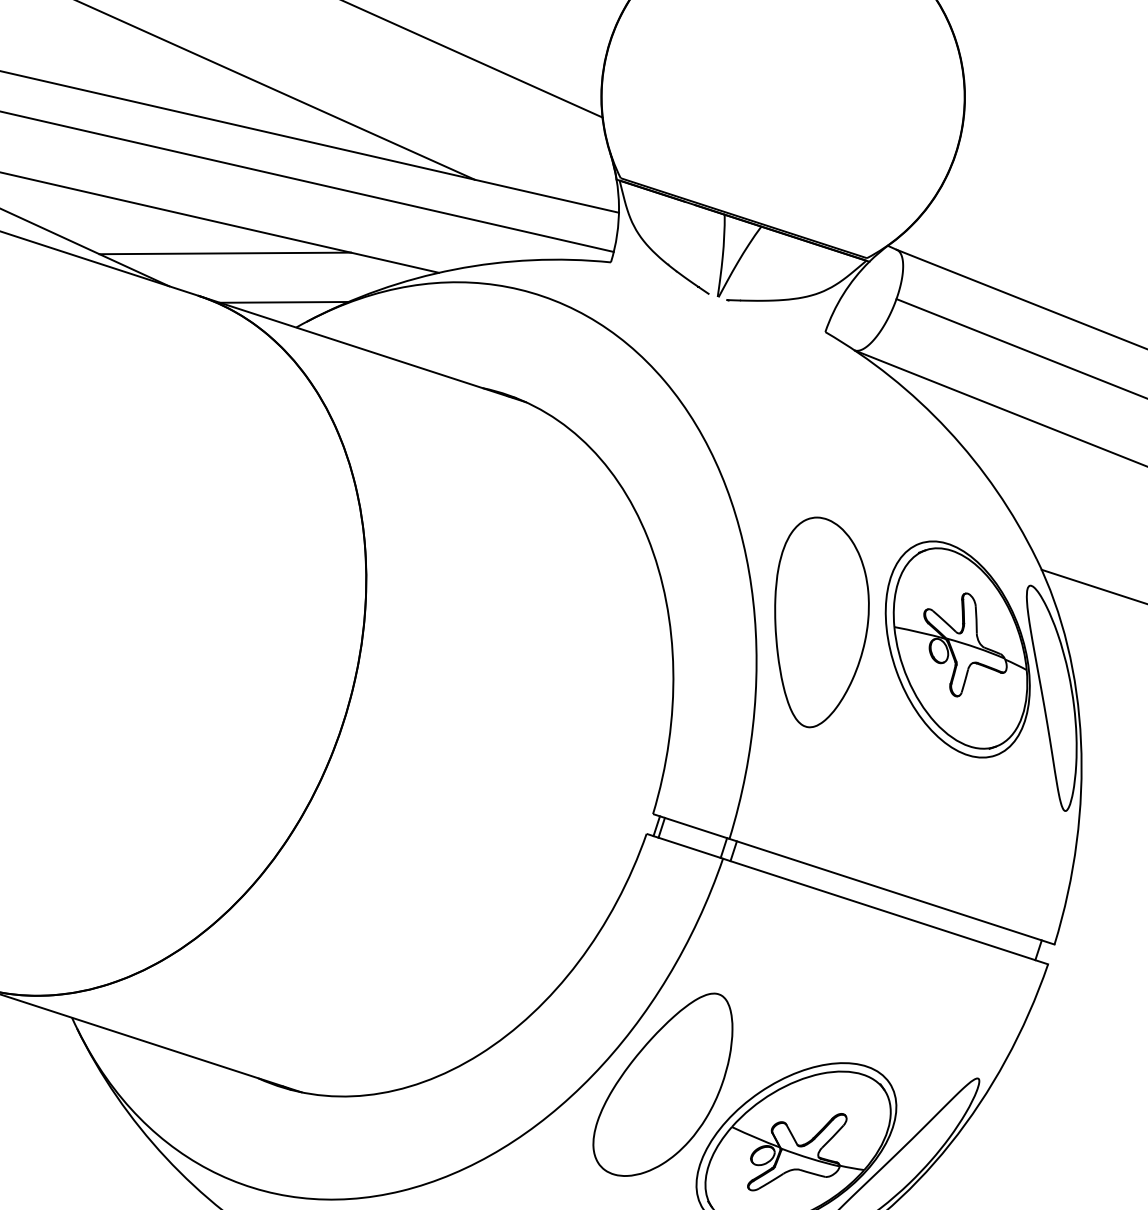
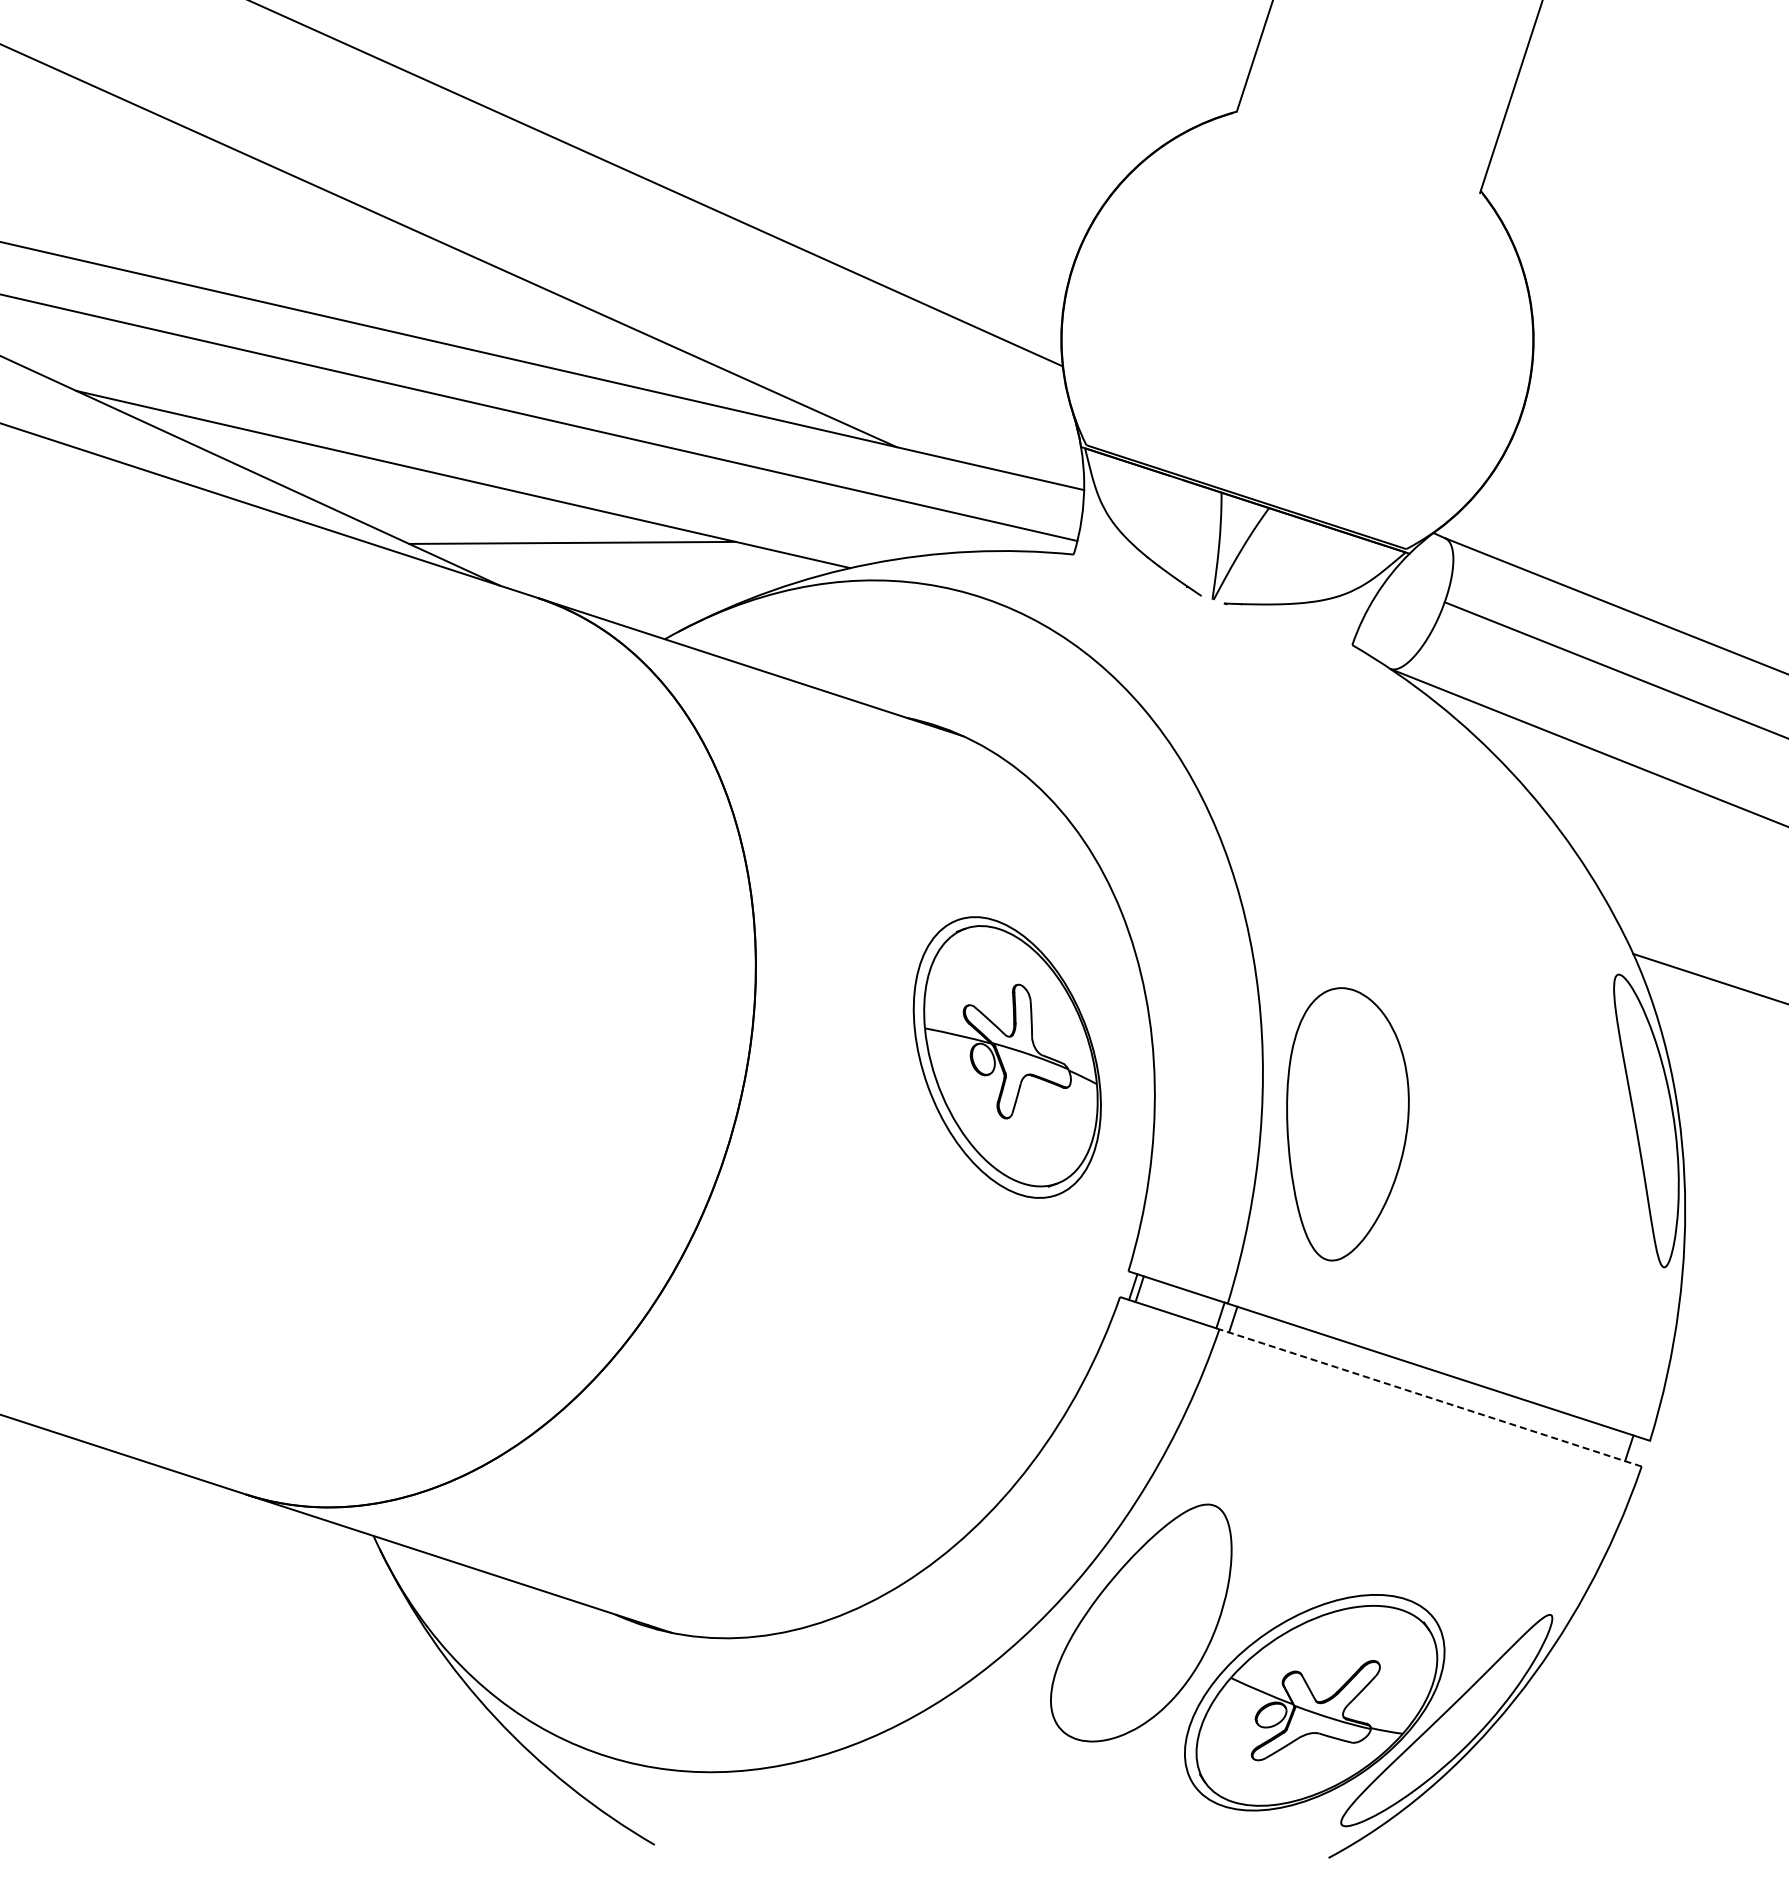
line: (283, 302) -> (648, 606), removed
part: (821, 622) -> (1347, 1124), moved
part: (957, 649) -> (1006, 1057), moved
line: (885, 911) -> (1430, 1397), solid -> dashed

